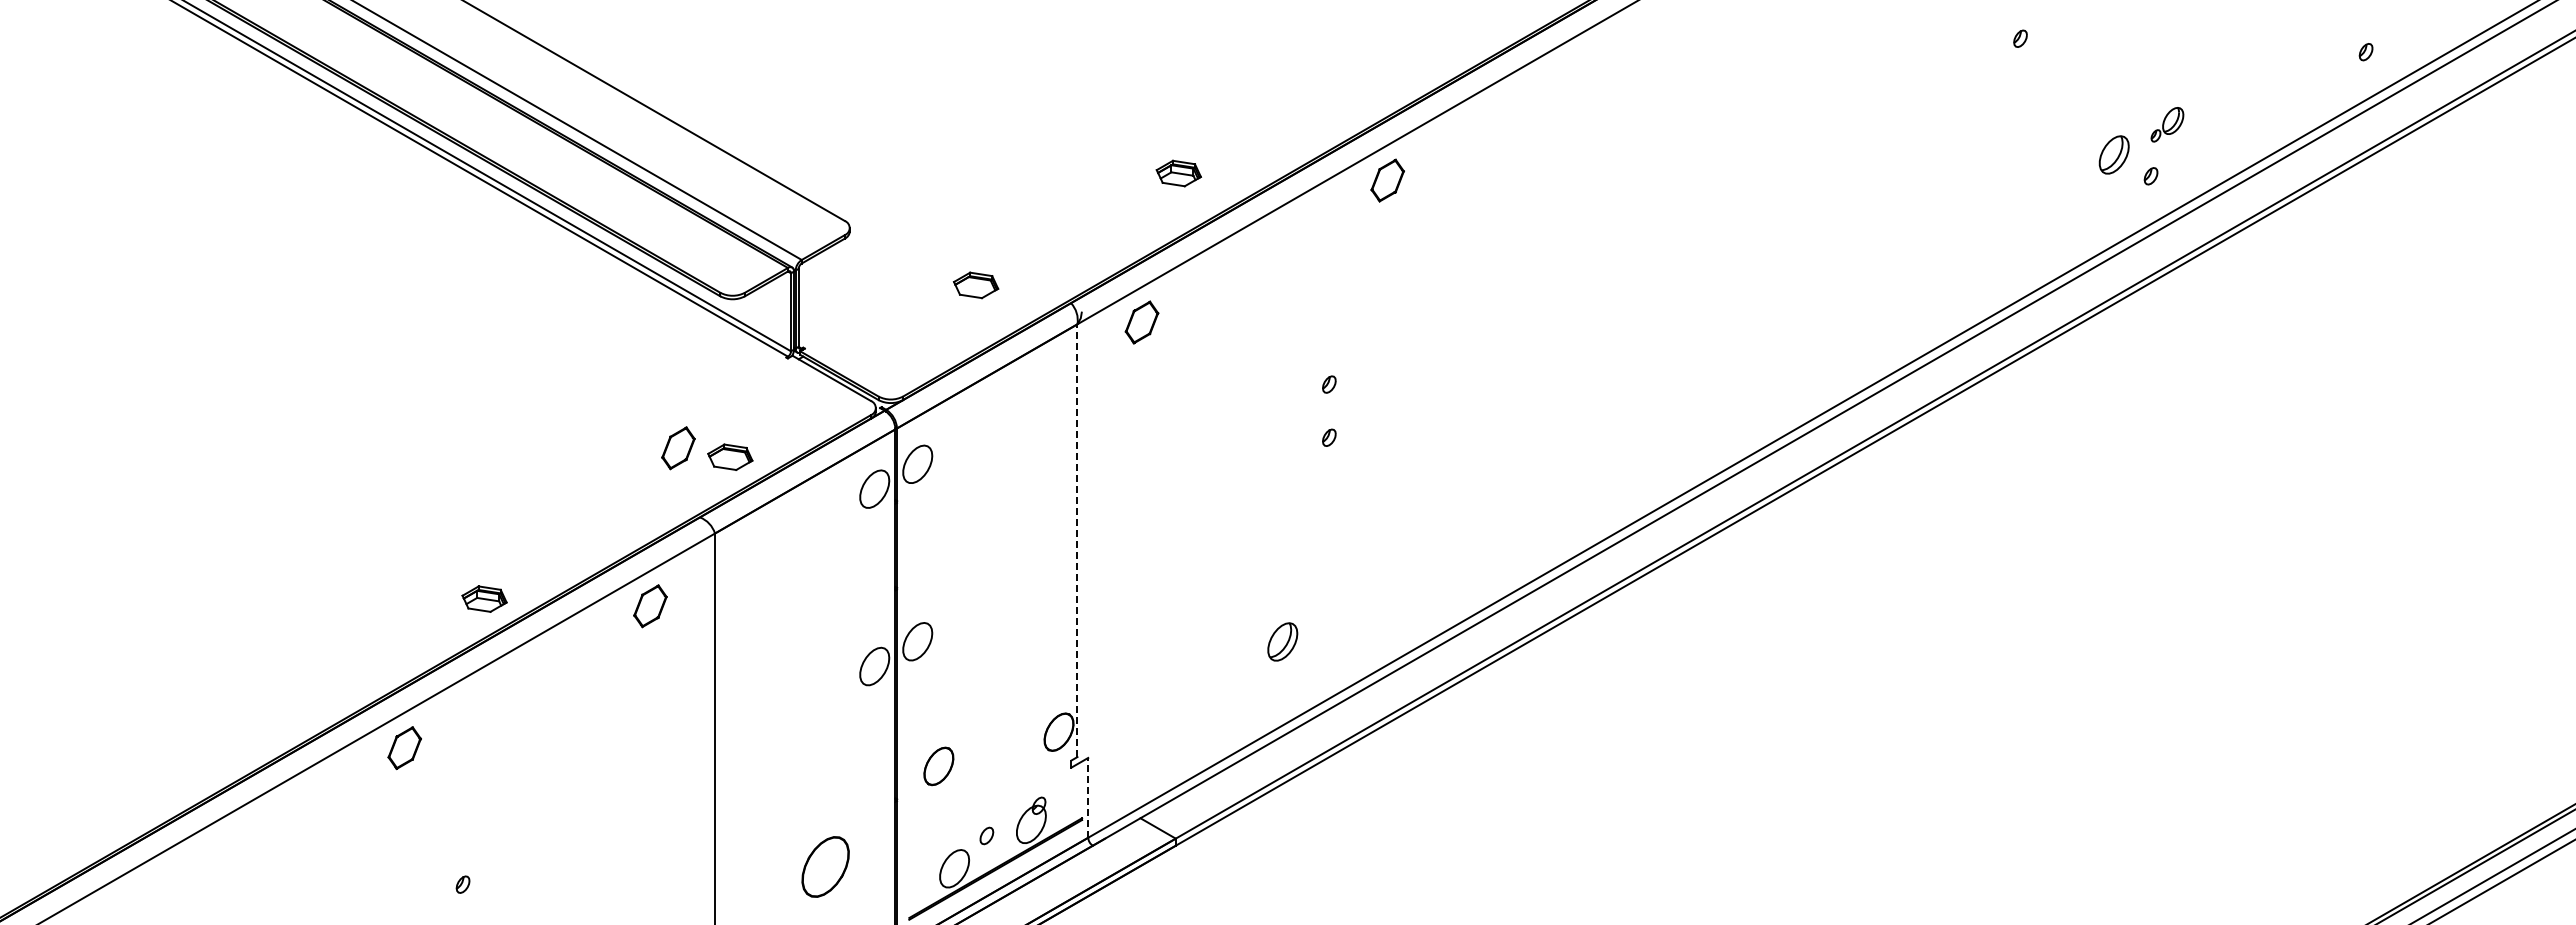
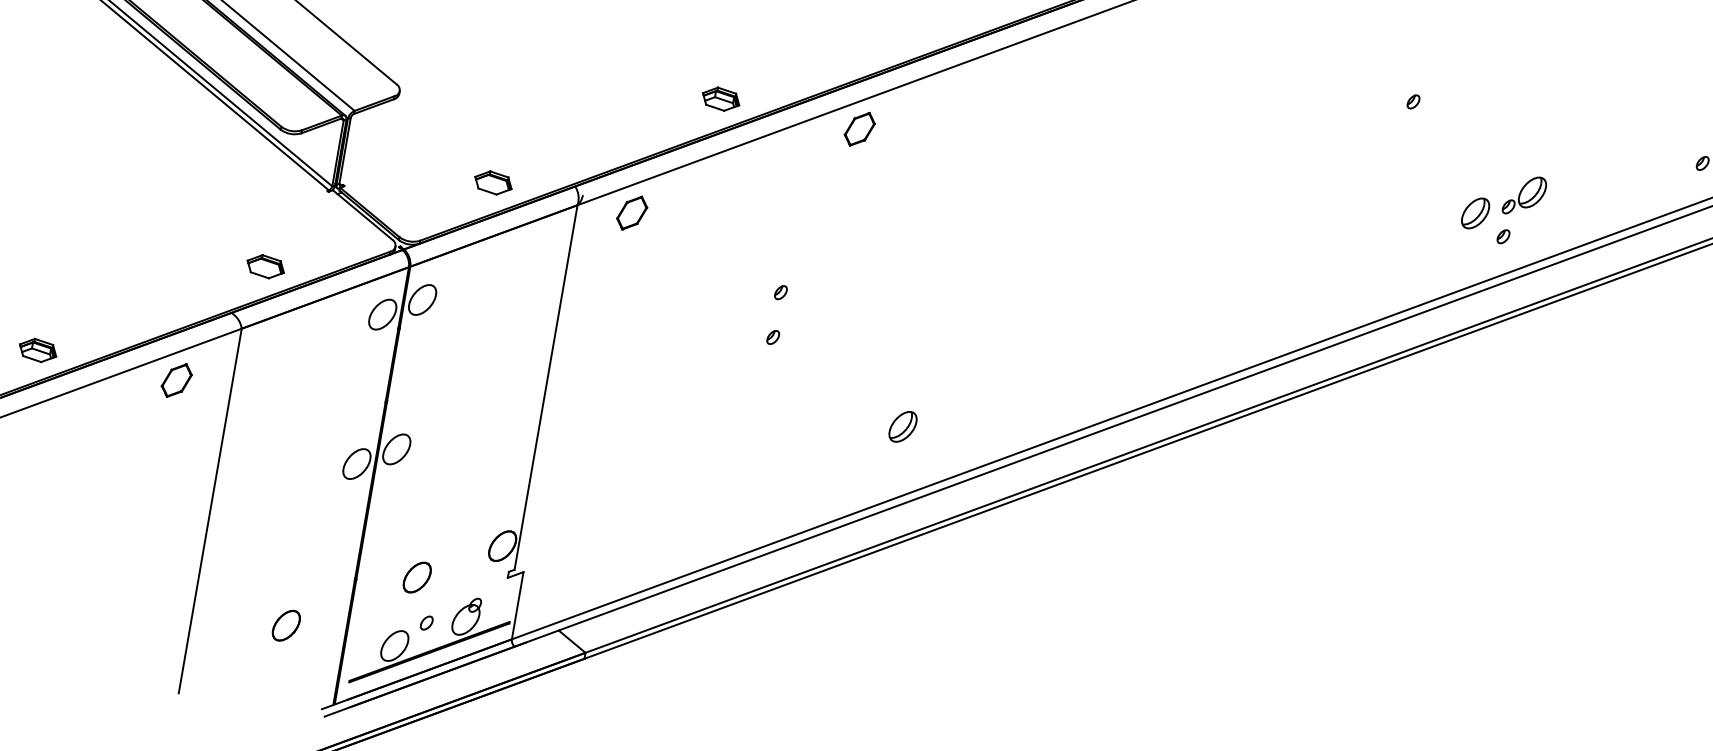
part: (2167, 124) -> (1524, 195), size x1.43
part: (1178, 173) -> (720, 99), moved
part: (976, 285) -> (493, 183), moved
part: (678, 448) -> (223, 251), removed
line: (1077, 540) -> (546, 387), dashed -> solid
part: (1282, 641) -> (902, 426), moved
part: (938, 766) -> (416, 577), moved
line: (1088, 797) -> (517, 605), dashed -> solid
part: (825, 866) -> (286, 625), size x0.62

